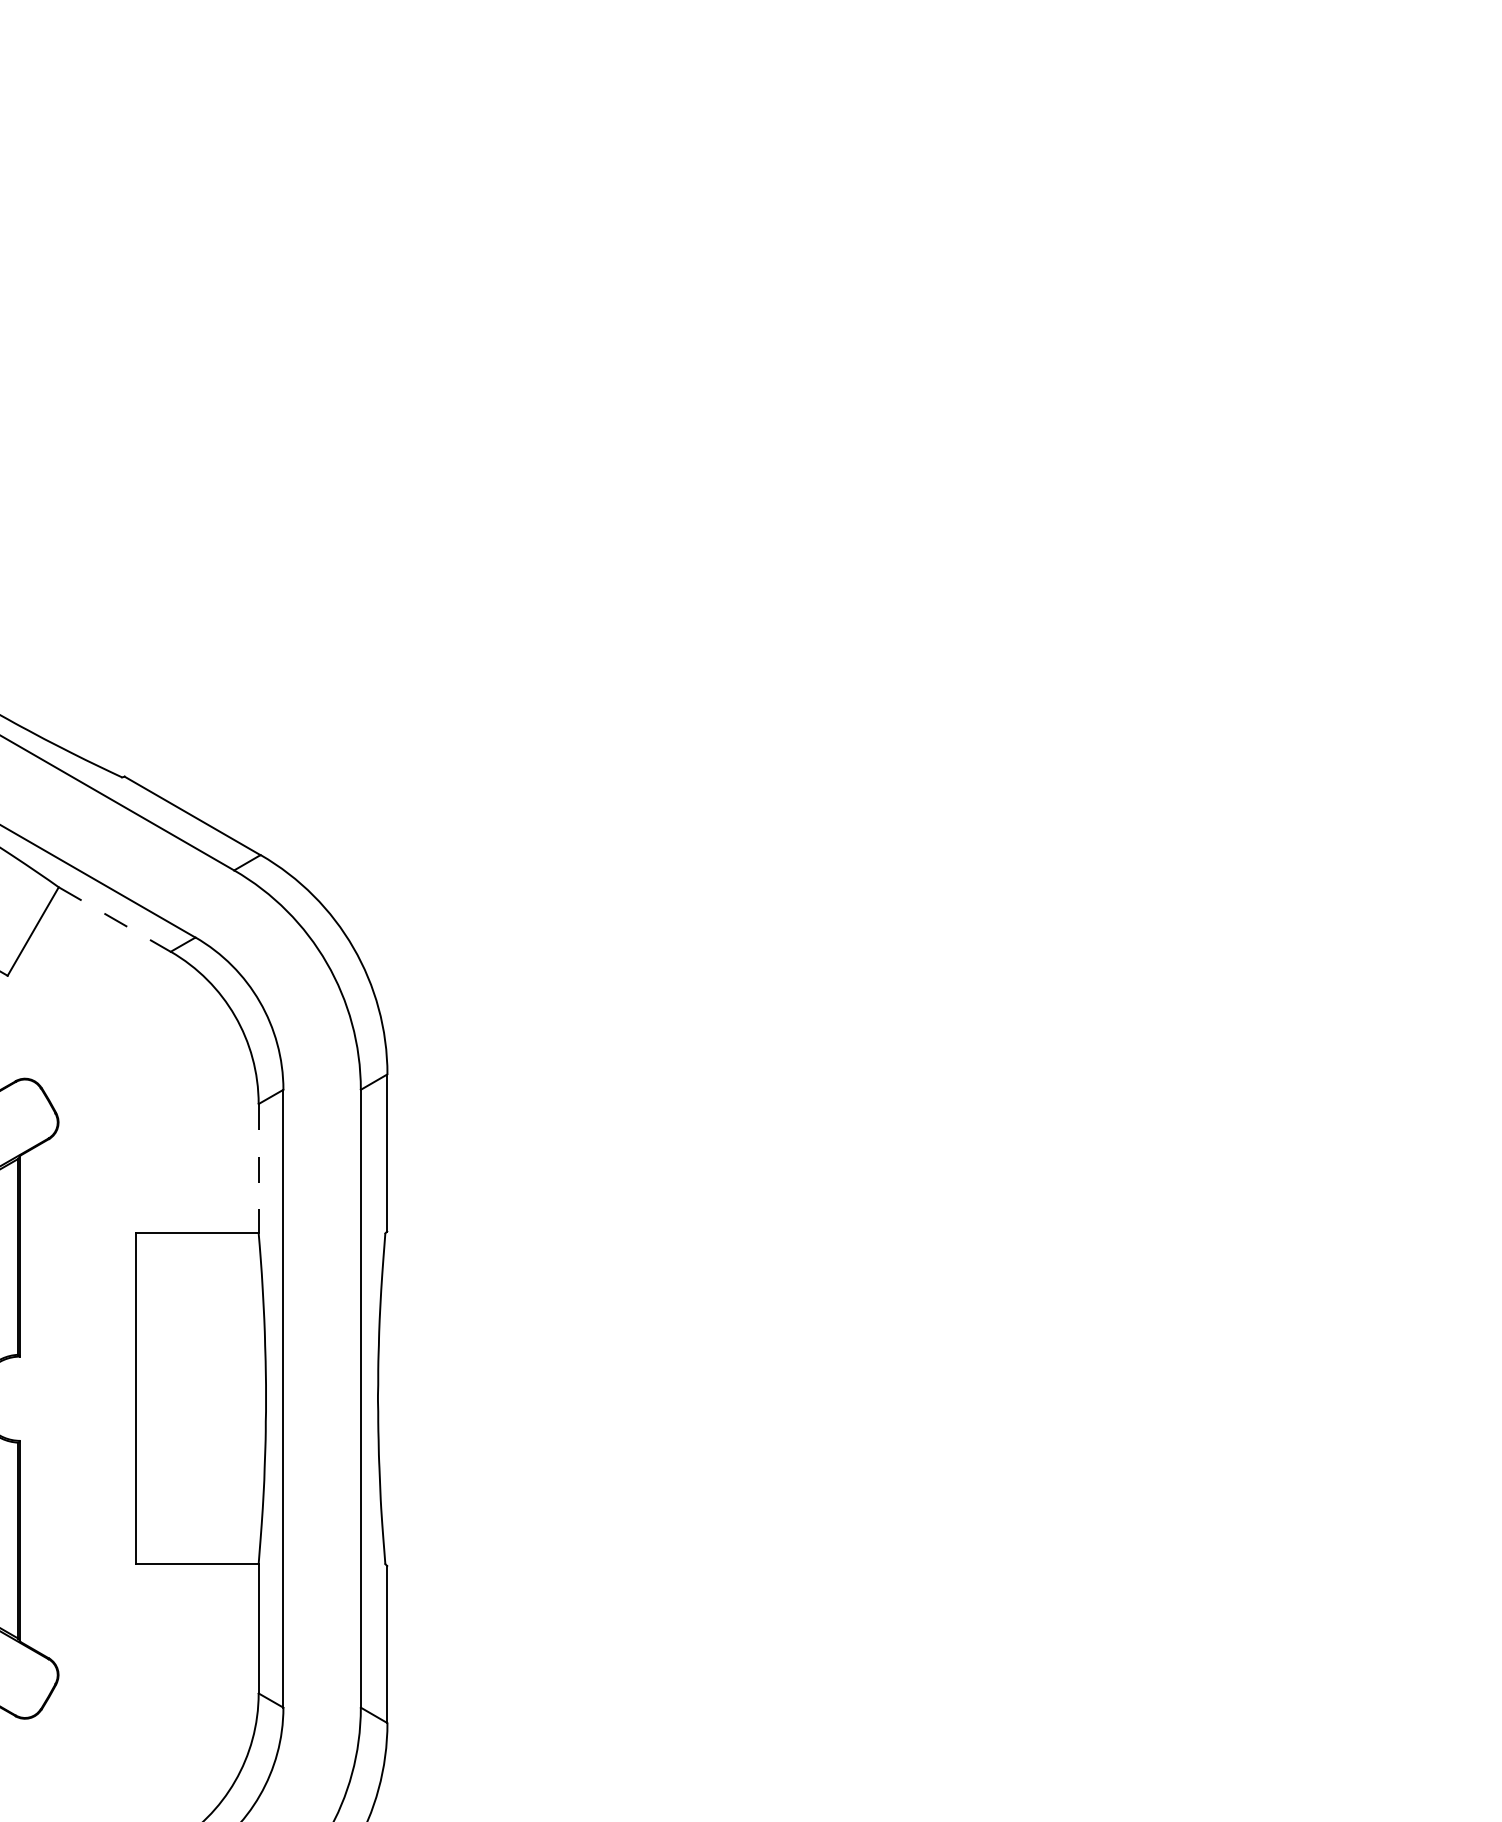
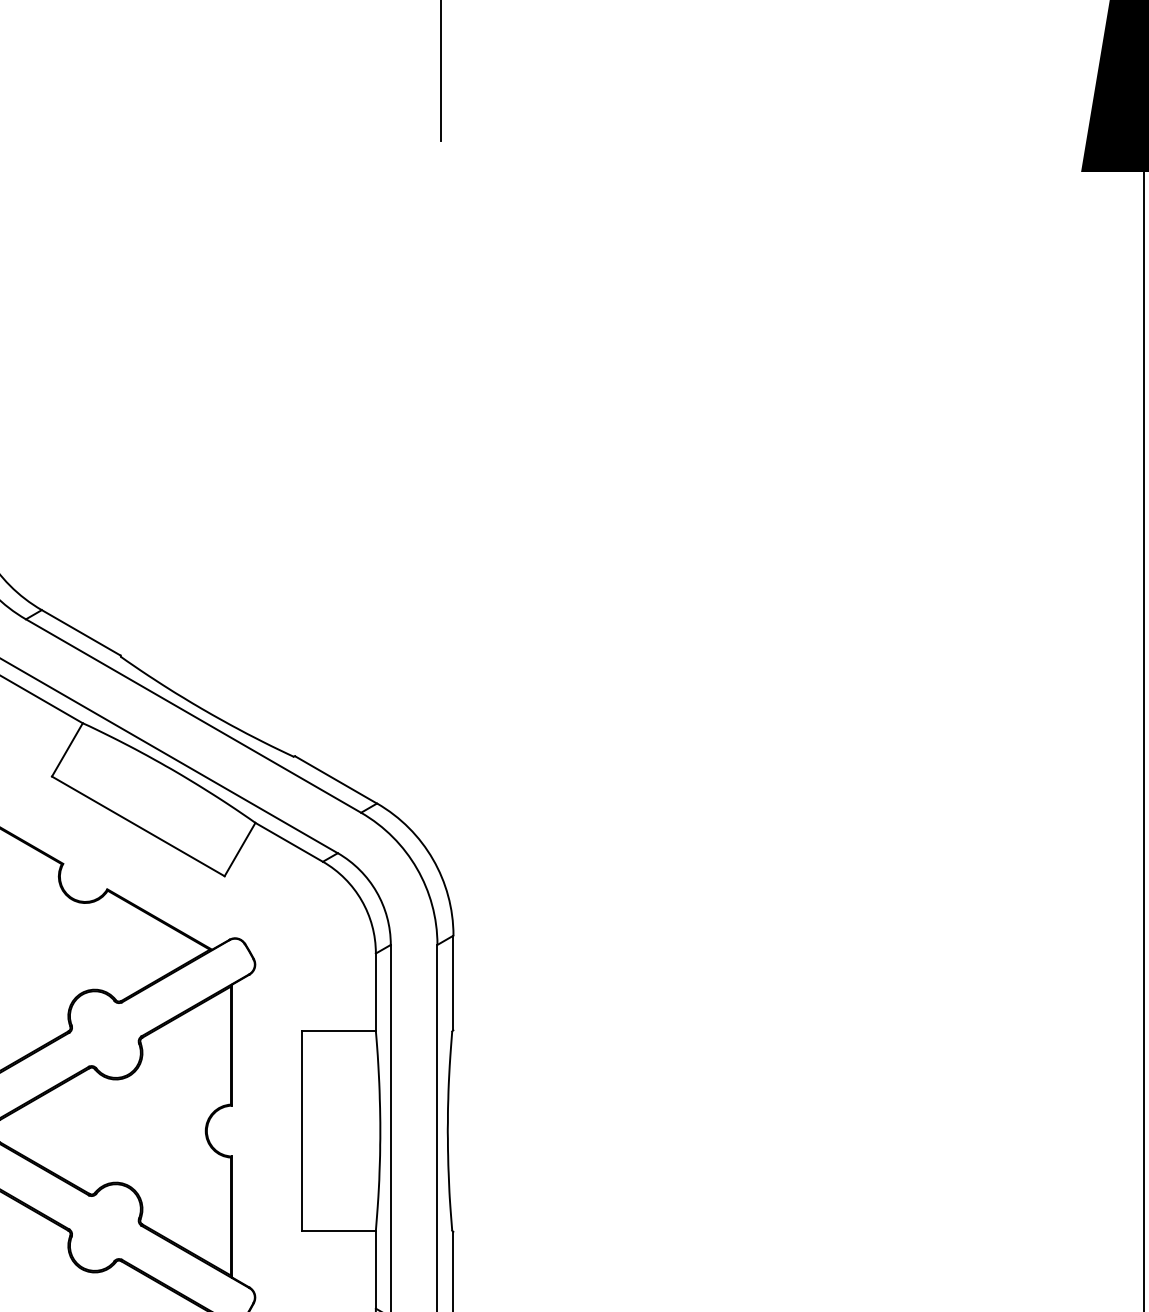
line: (115, 919) -> (289, 842), dashed -> solid
line: (258, 1168) -> (375, 992), dashed -> solid

